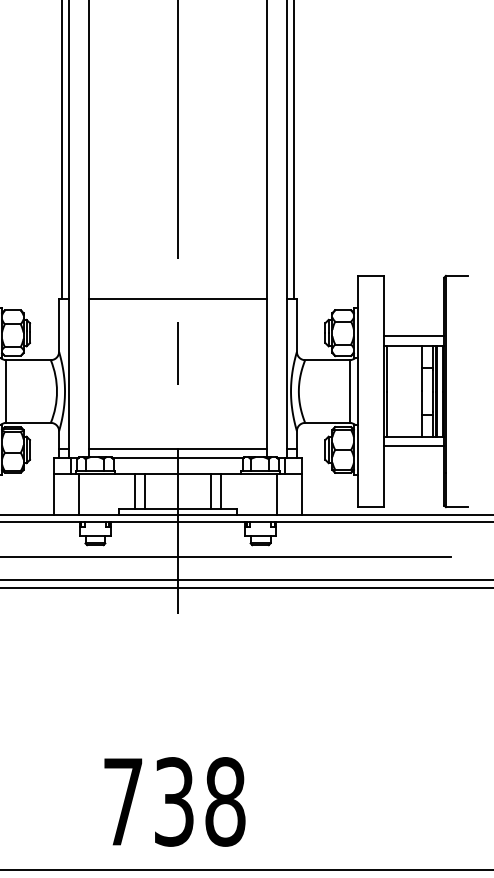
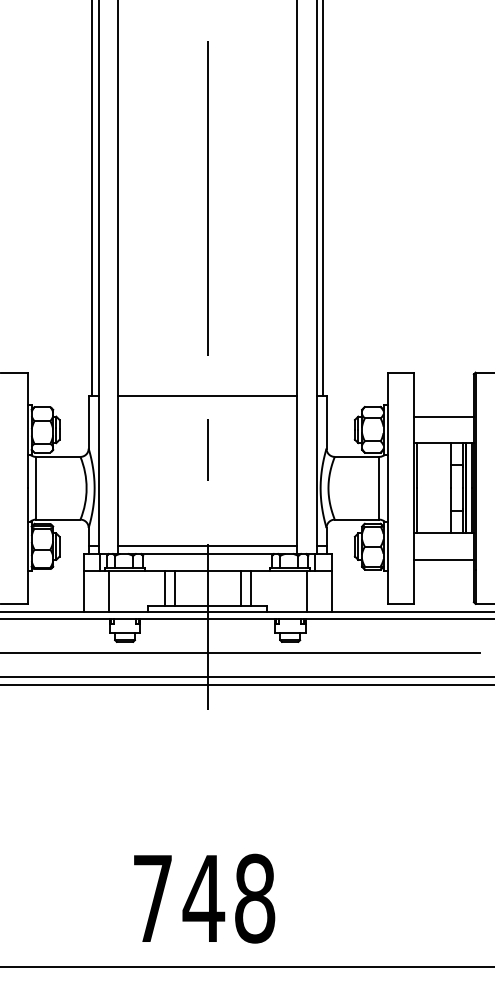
line: (413, 335) -> (443, 416), moved
line: (413, 445) -> (443, 559), moved
text: (173, 801) -> (203, 898), 738 -> 748

